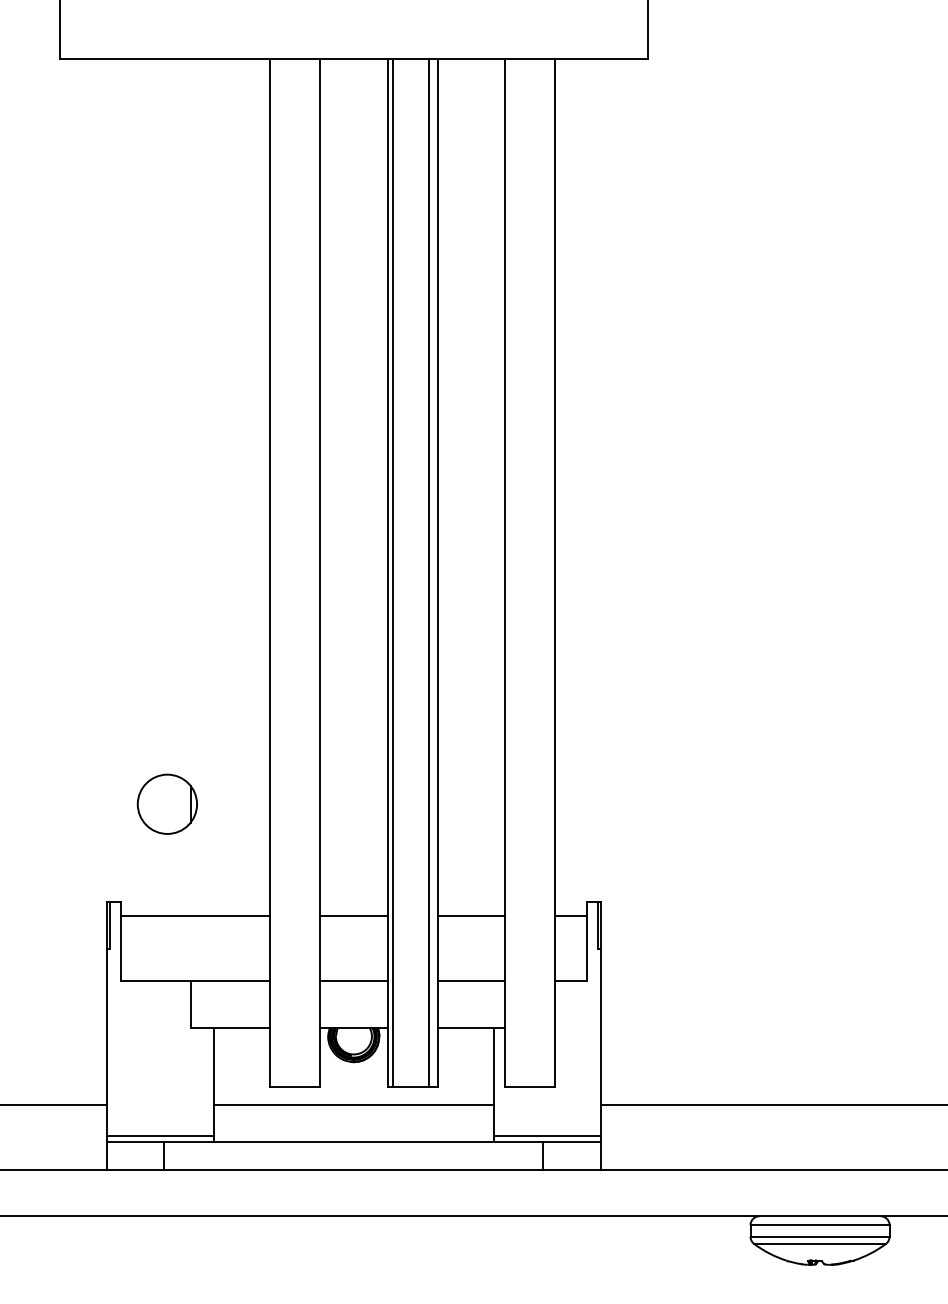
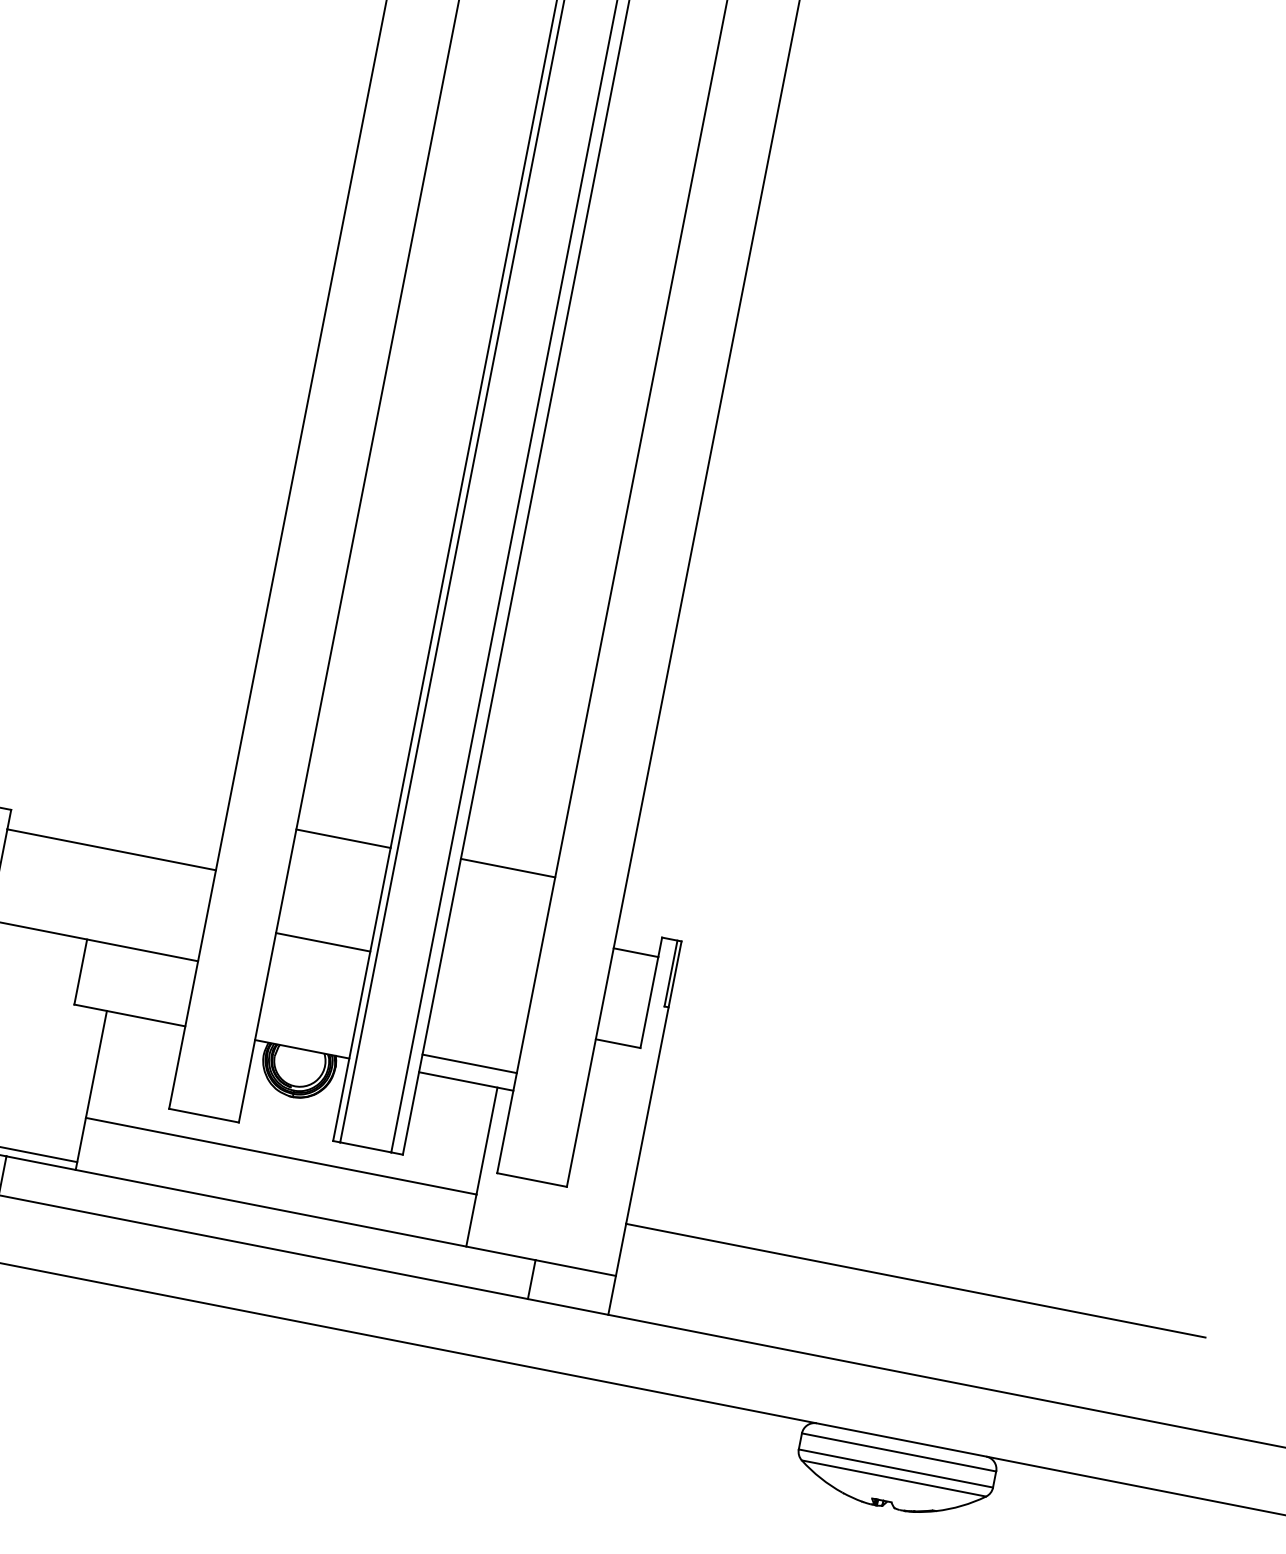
part: (166, 803) -> (102, 684), removed
line: (353, 916) -> (342, 839), moved
line: (471, 916) -> (508, 868), moved
line: (353, 981) -> (322, 942), moved
line: (471, 981) -> (469, 1064), moved
line: (546, 1136) -> (541, 1253), removed

